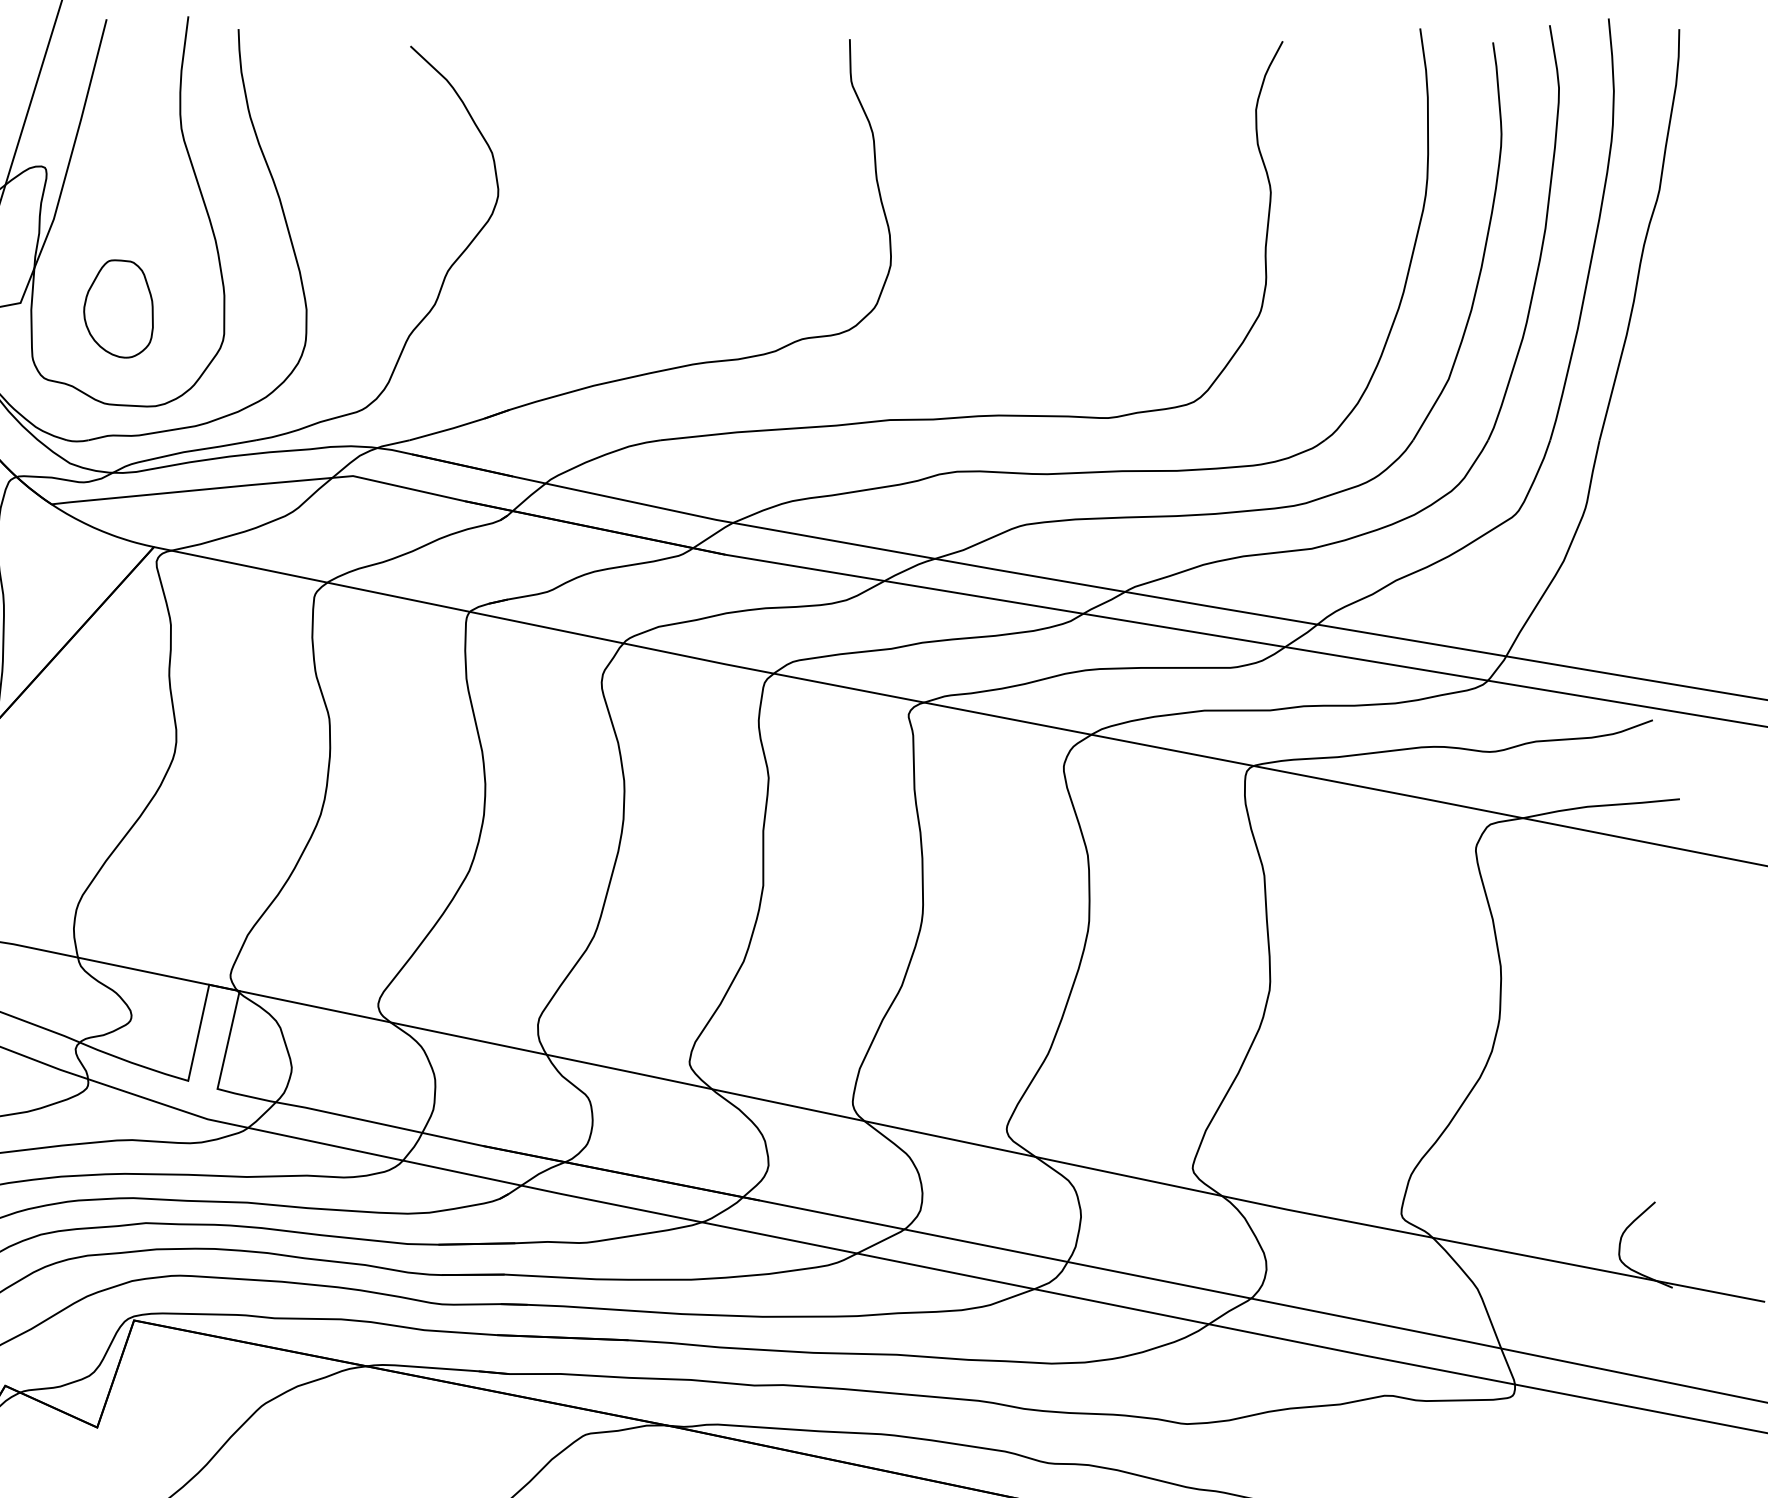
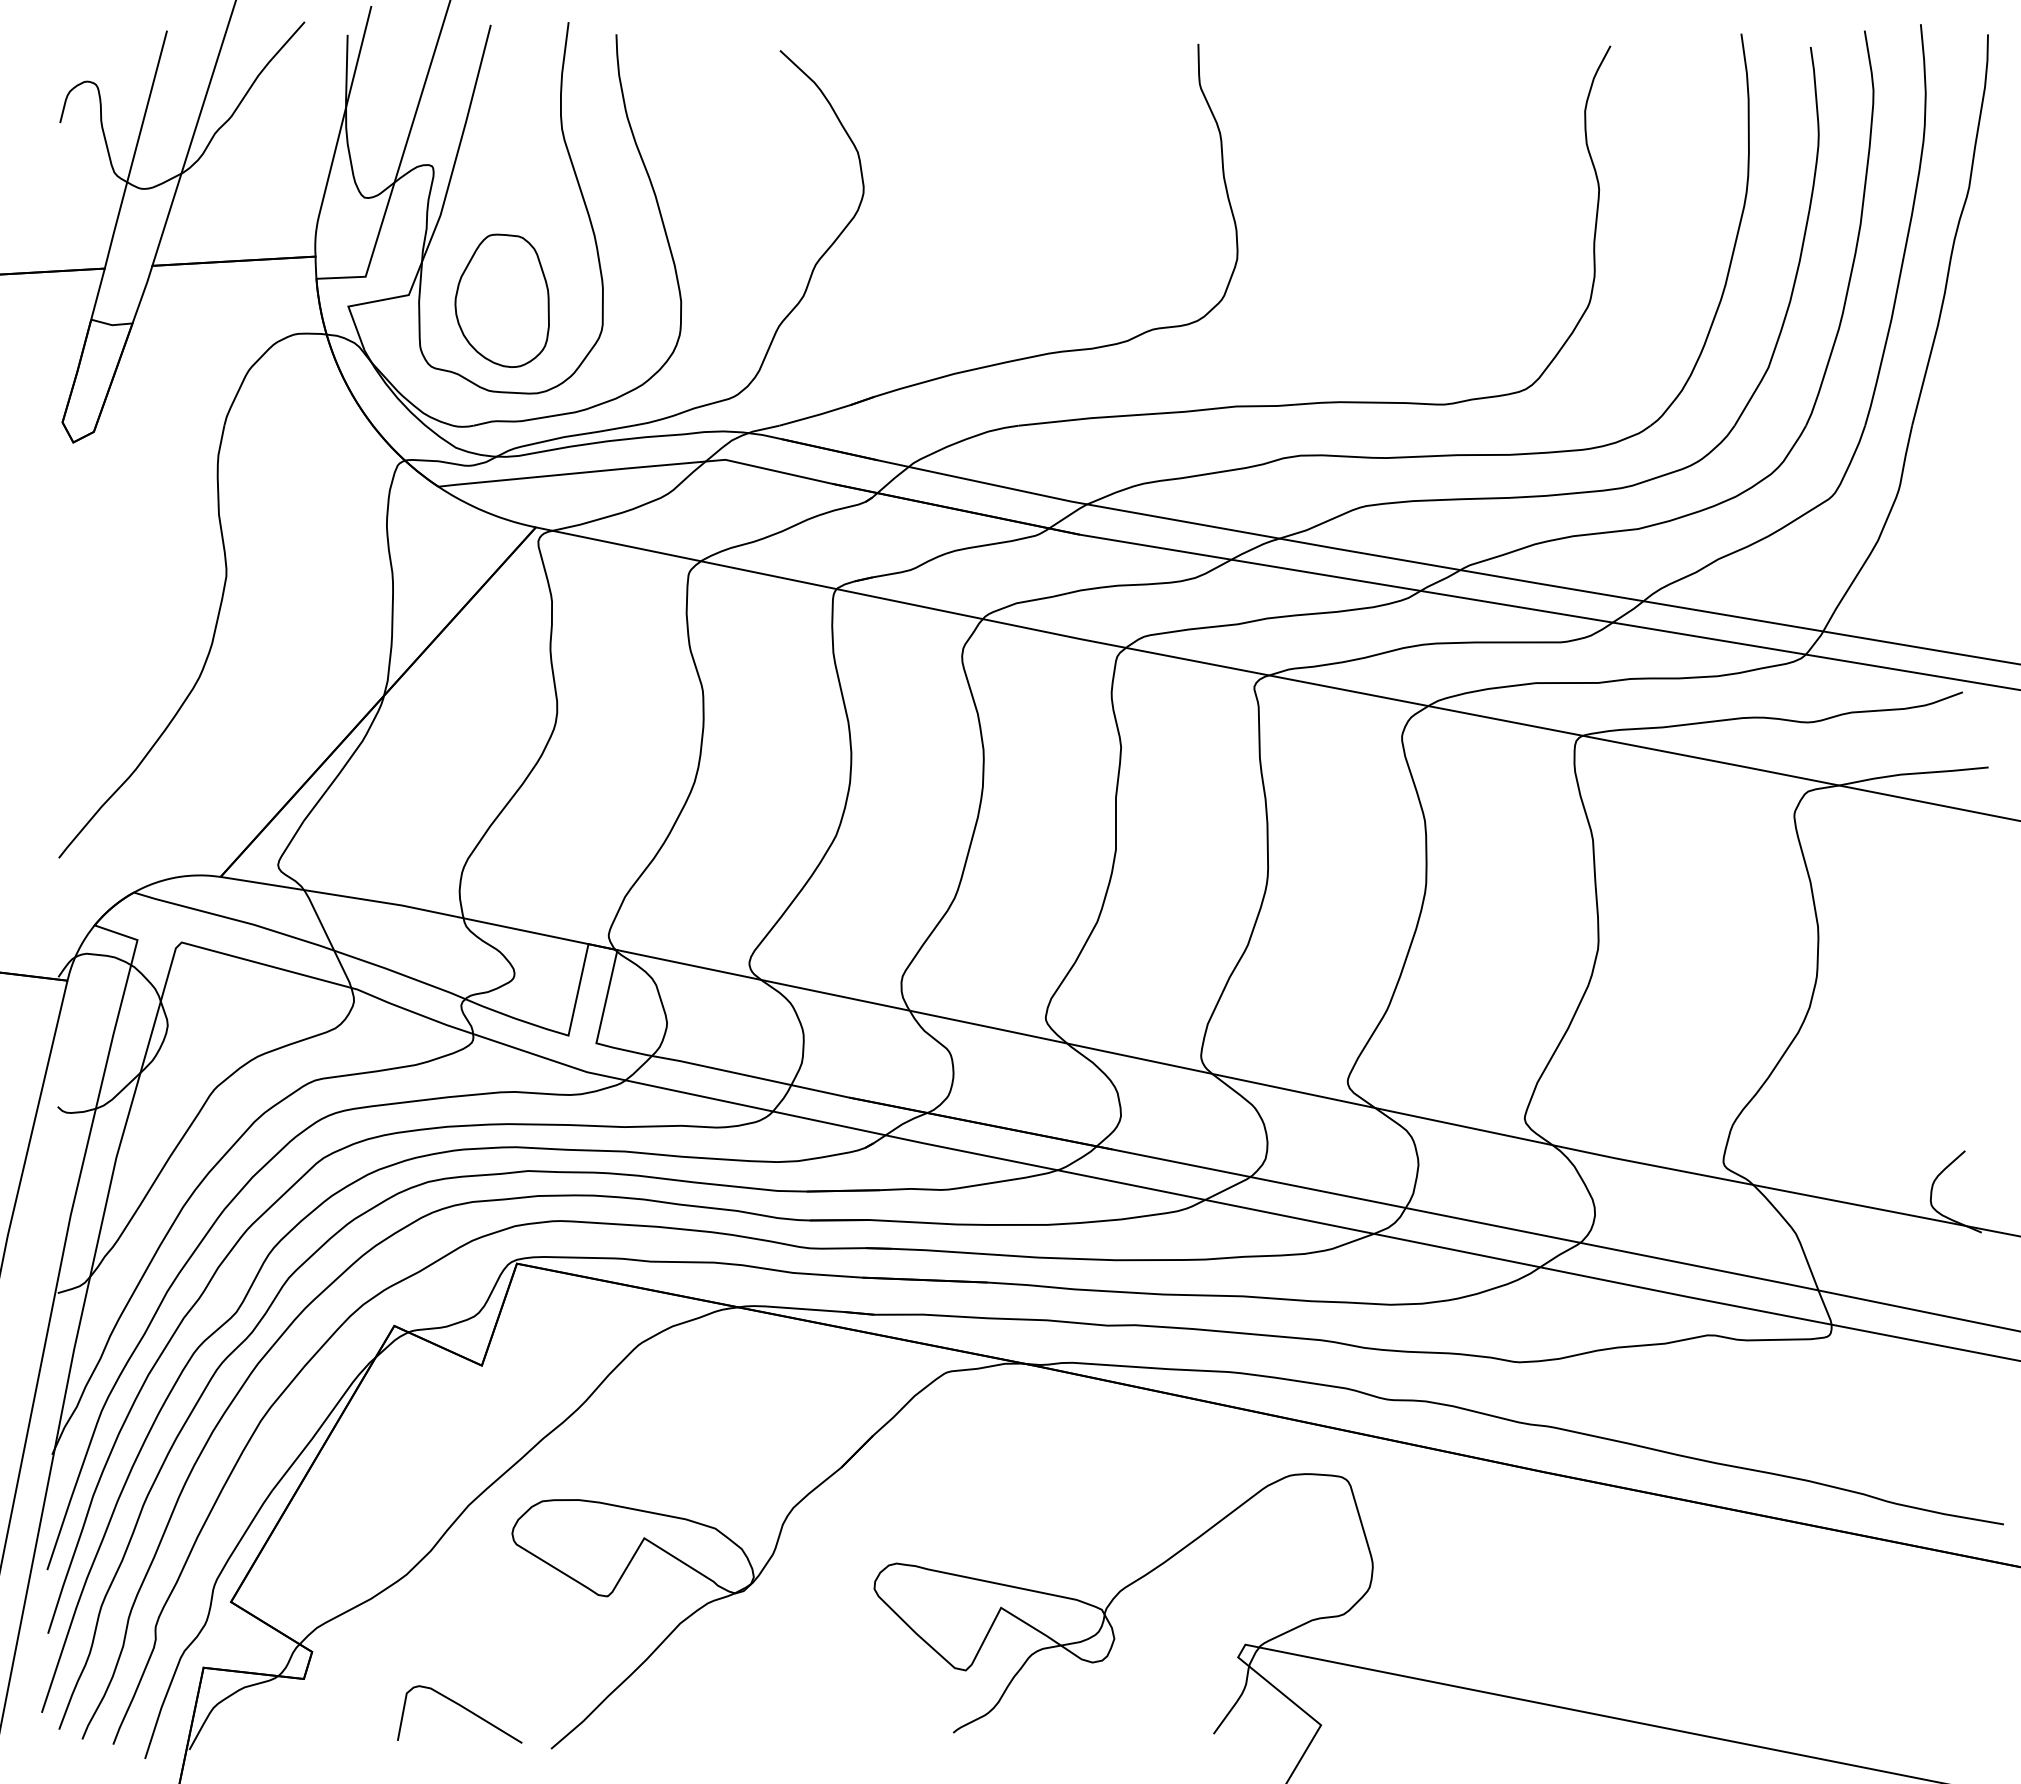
part: (117, 308) -> (501, 300), size x1.43

